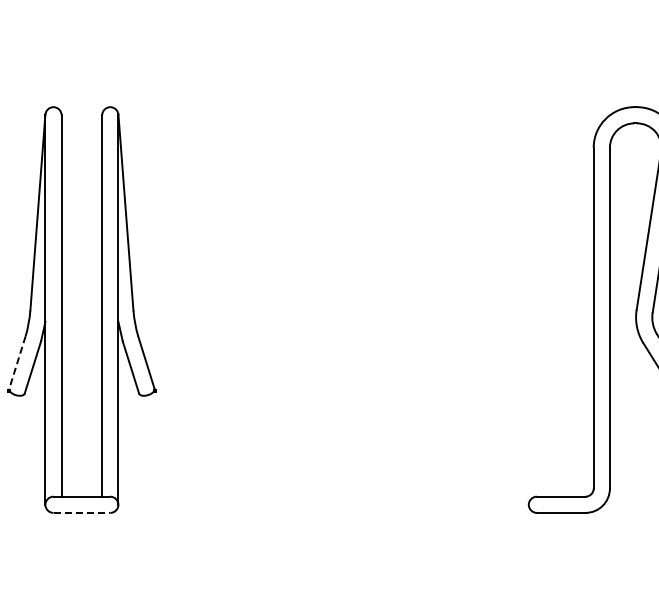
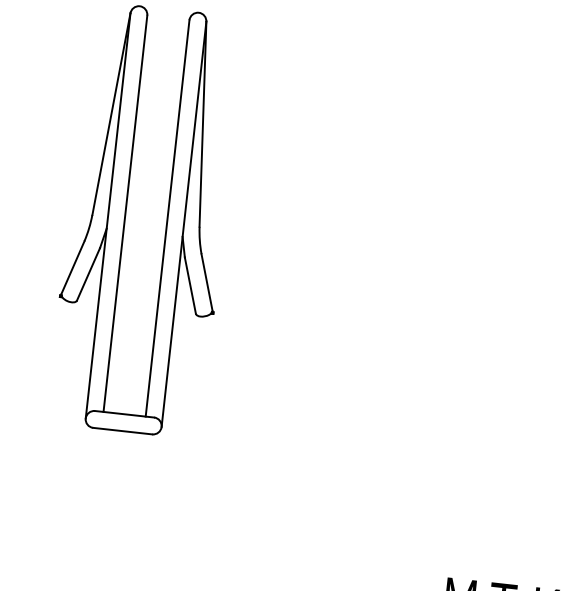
line: (17, 363) -> (72, 268), dashed -> solid
line: (82, 512) -> (123, 430), dashed -> solid

